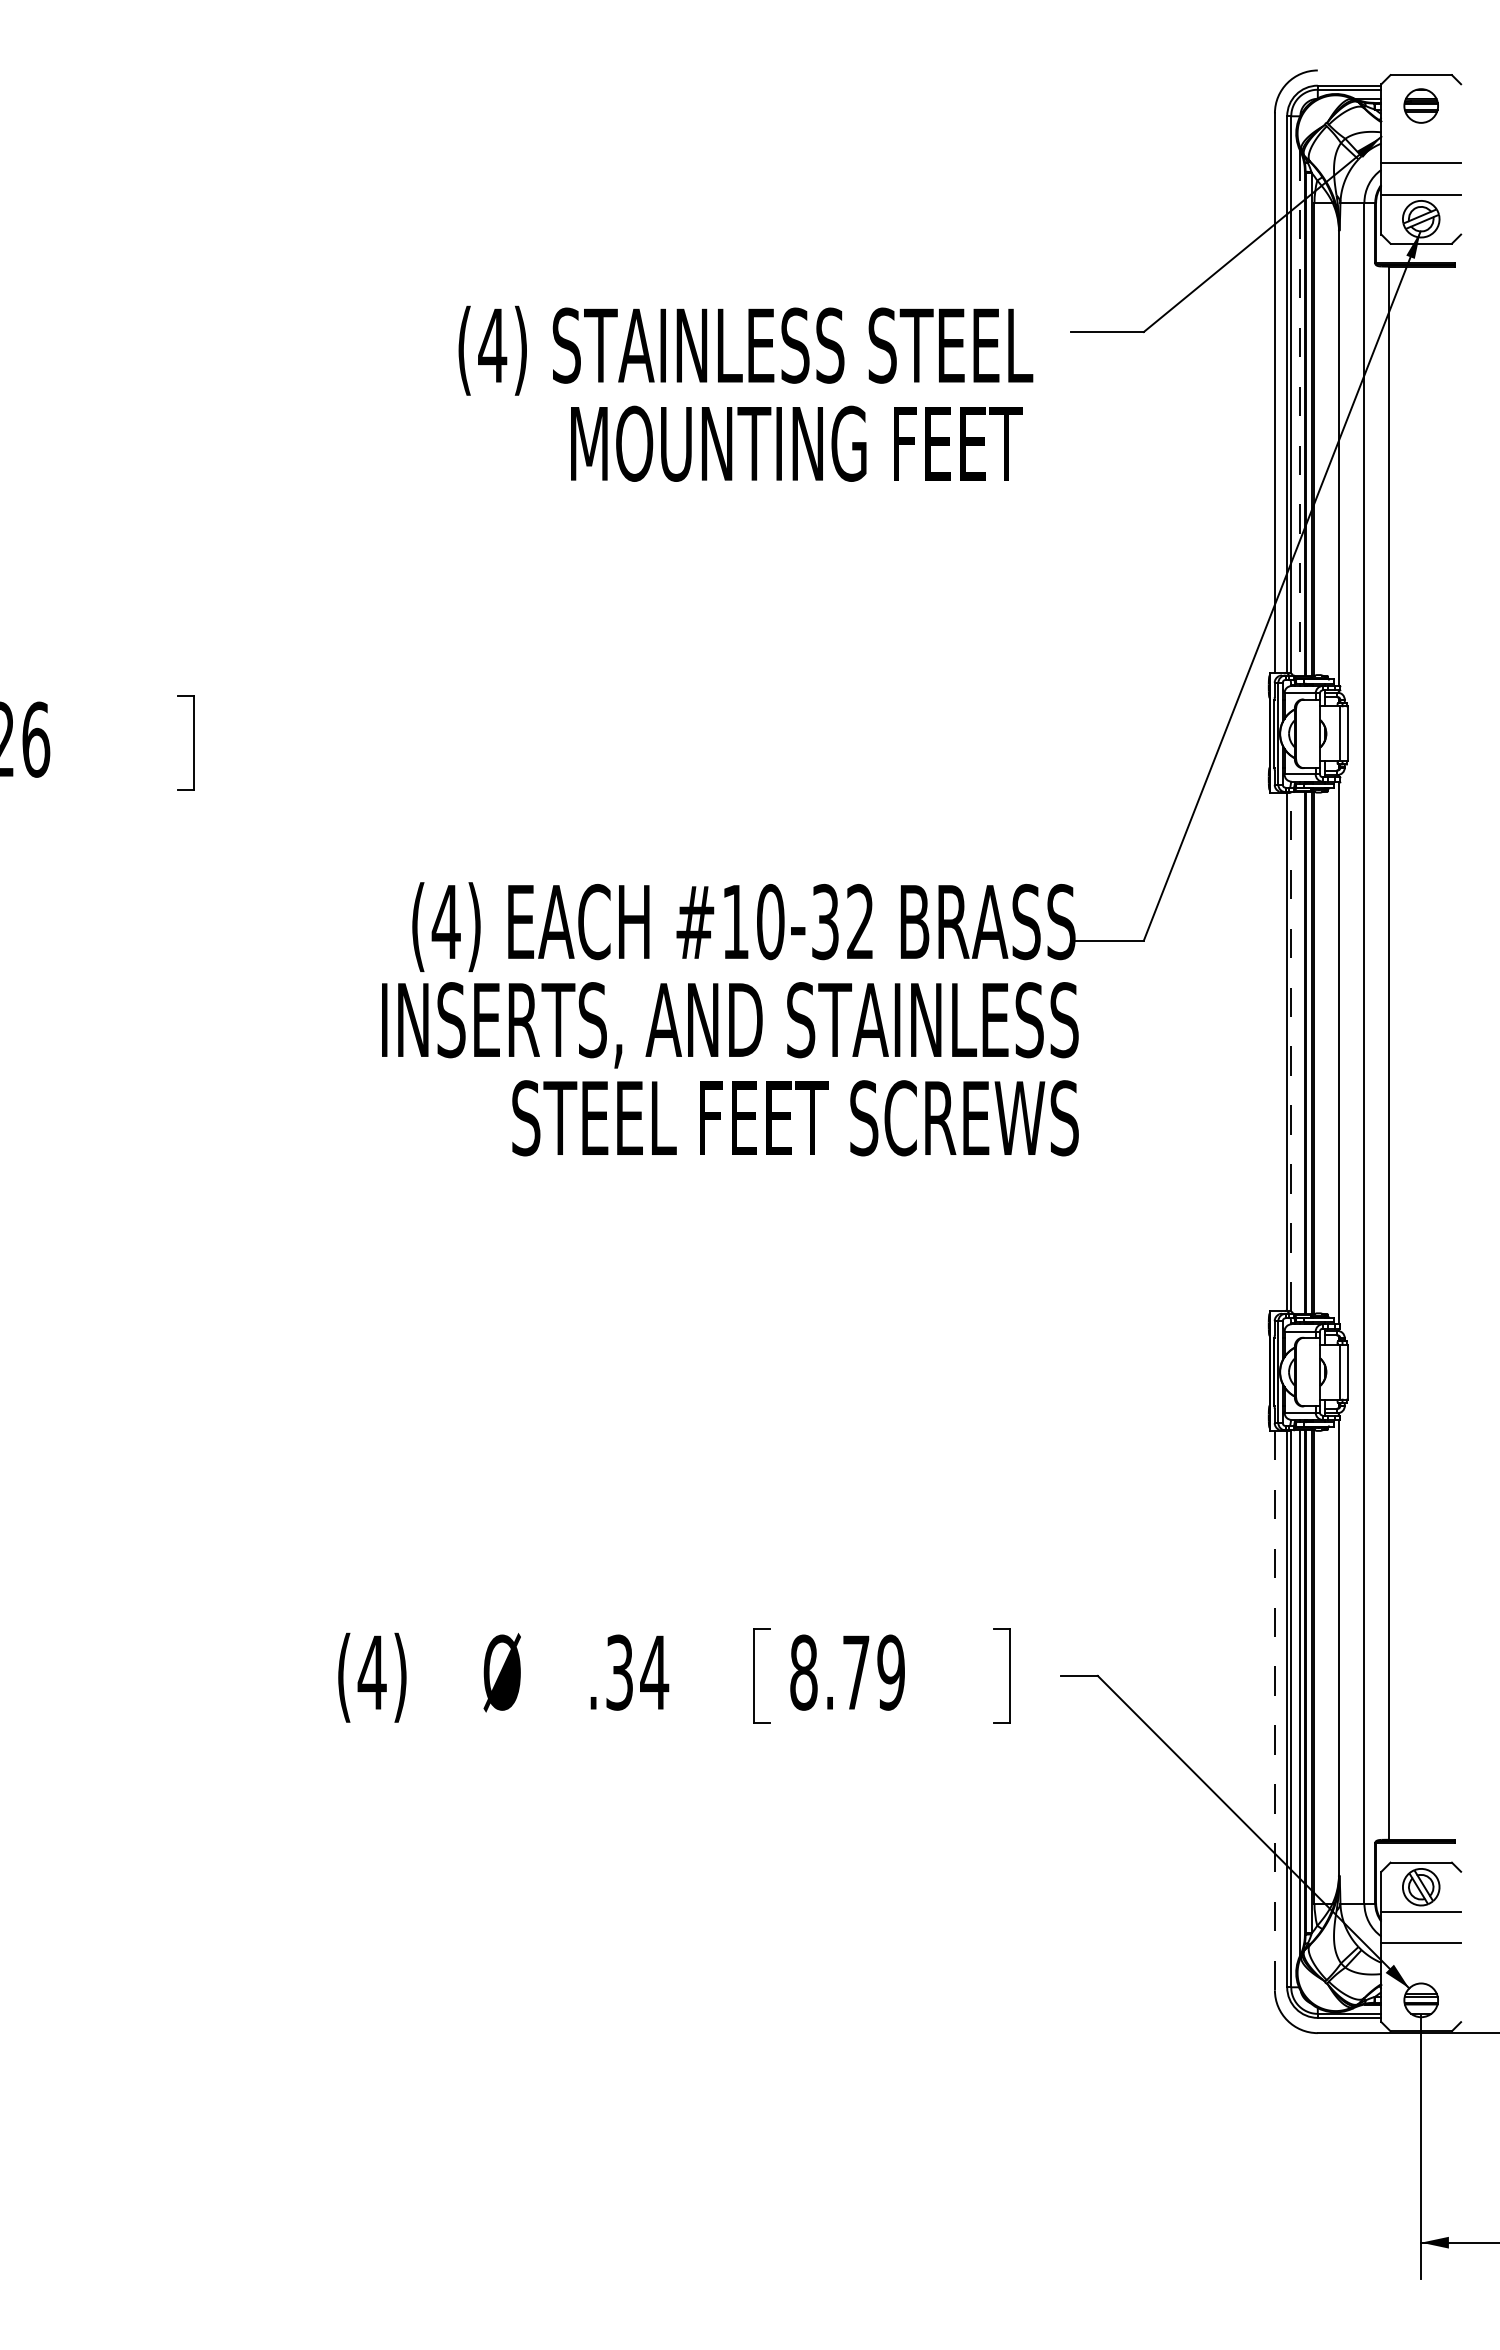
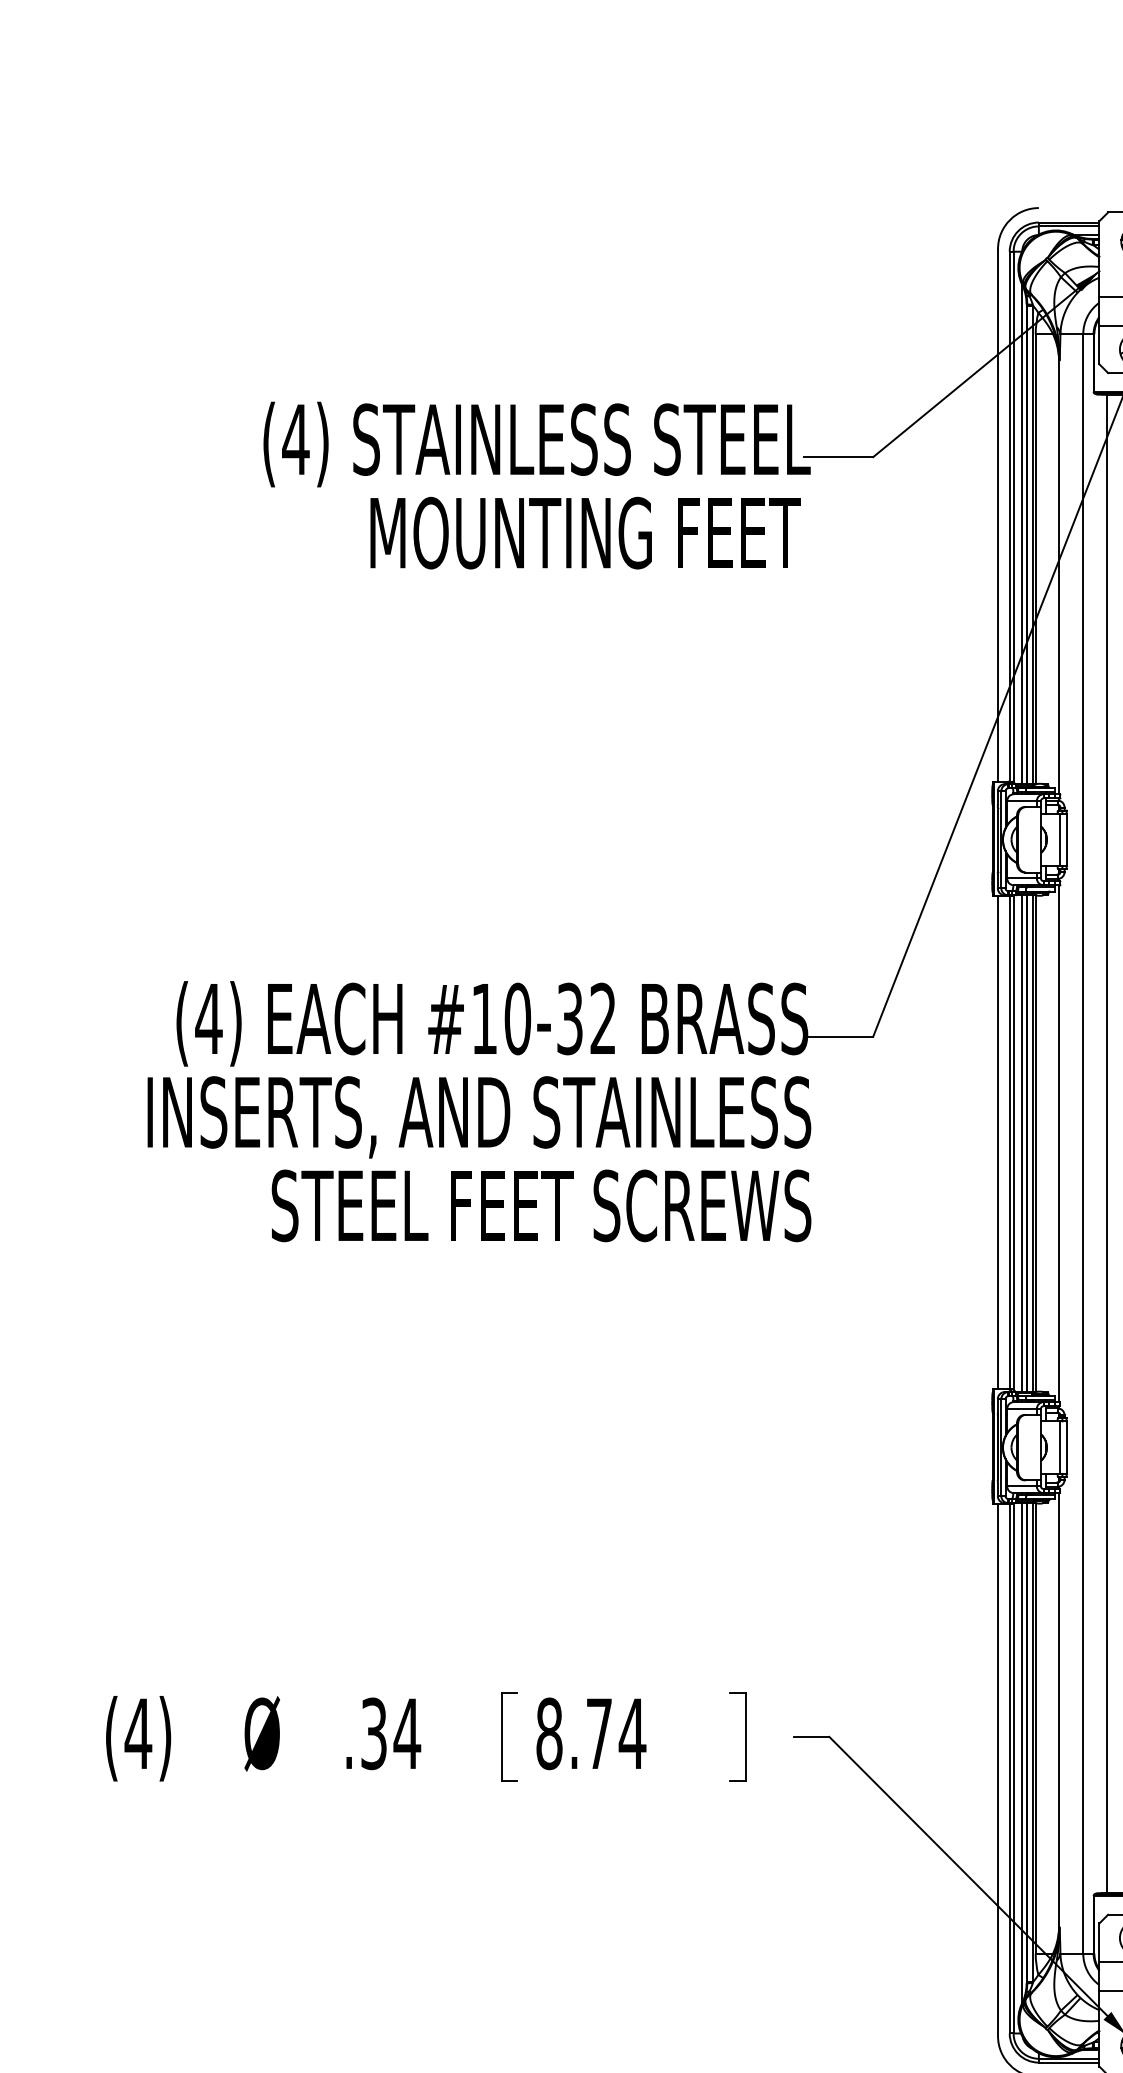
text: (745, 393) -> (536, 485), moved
line: (1300, 413) -> (1022, 534), dashed -> solid
line: (1274, 1051) -> (997, 1142), added
line: (1291, 1051) -> (1013, 1142), dashed -> solid
line: (1300, 1052) -> (1022, 1143), added
text: (890, 1672) -> (631, 1733), 8.79 -> 8.74
line: (1274, 1710) -> (997, 1769), dashed -> solid

